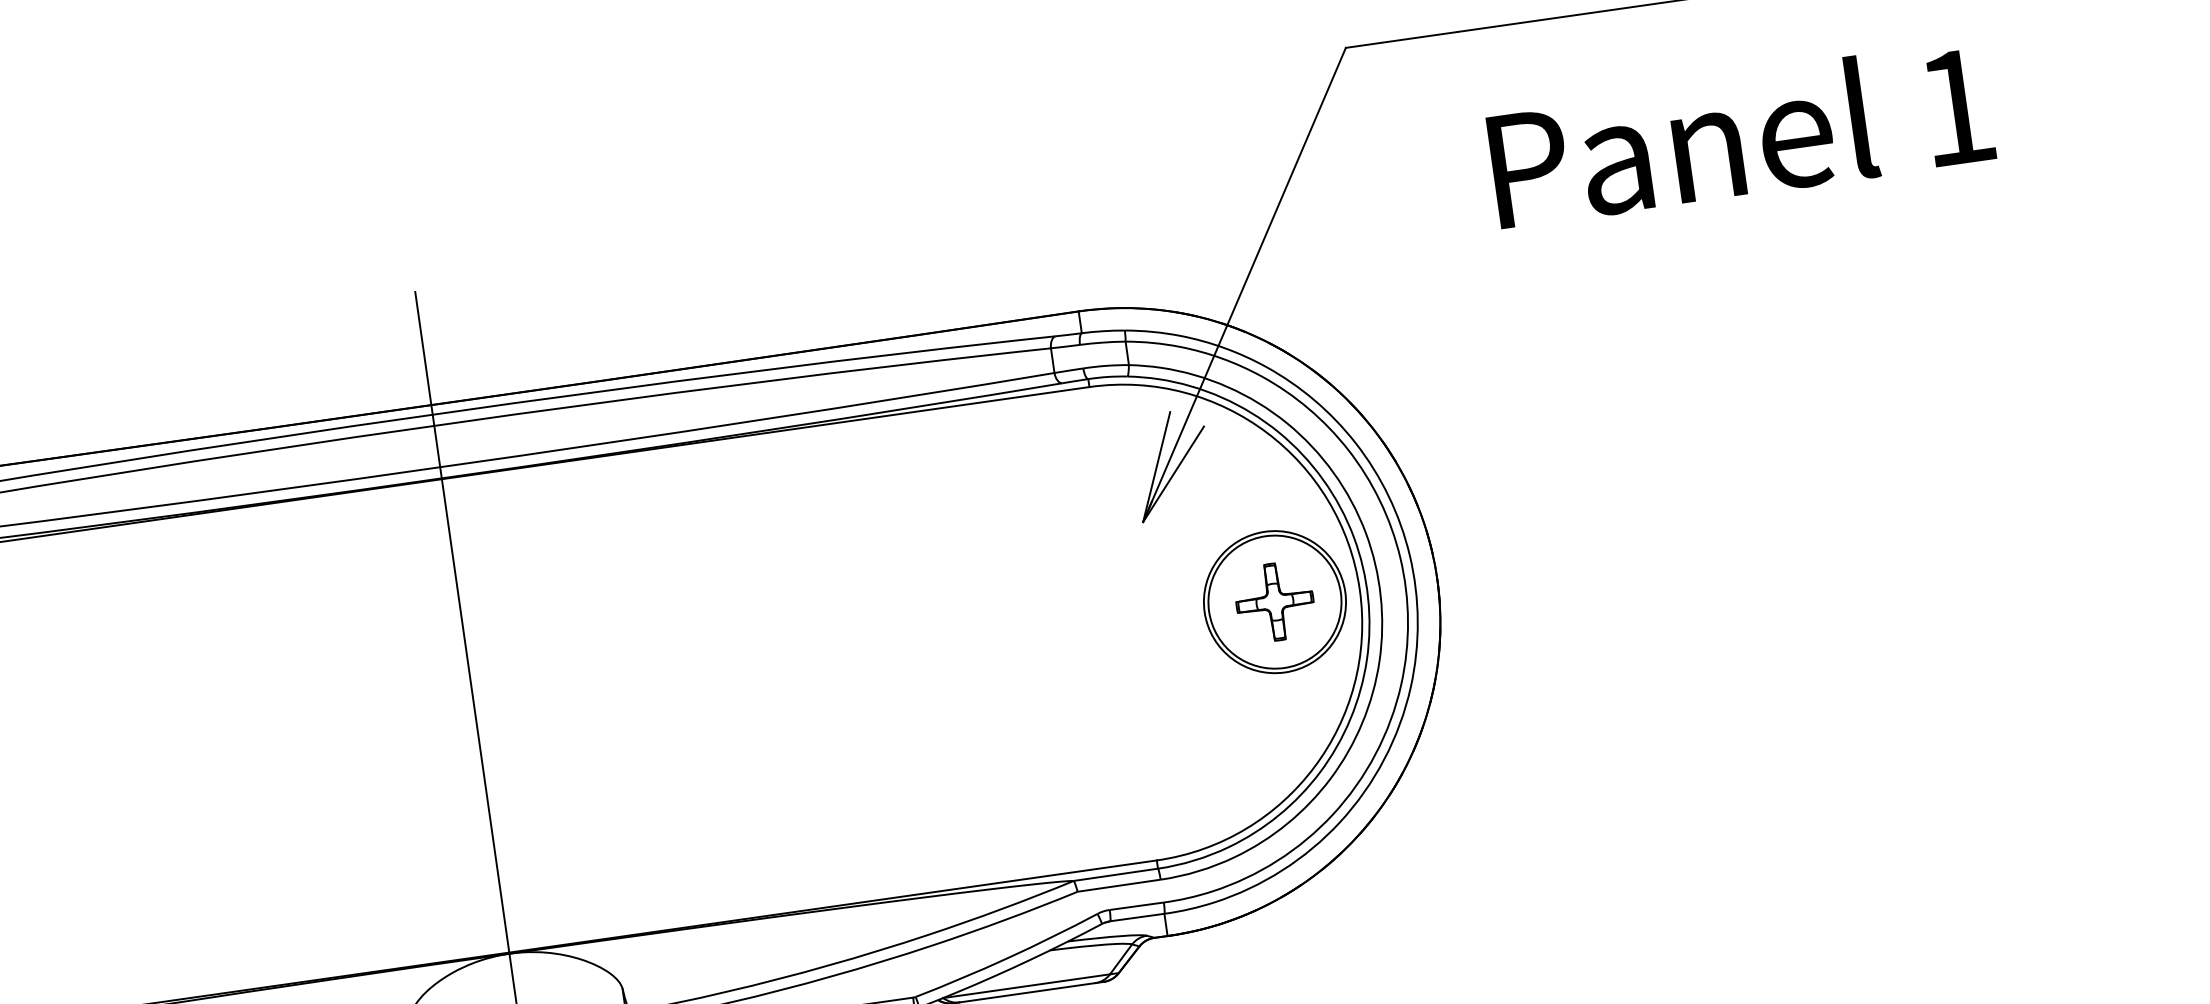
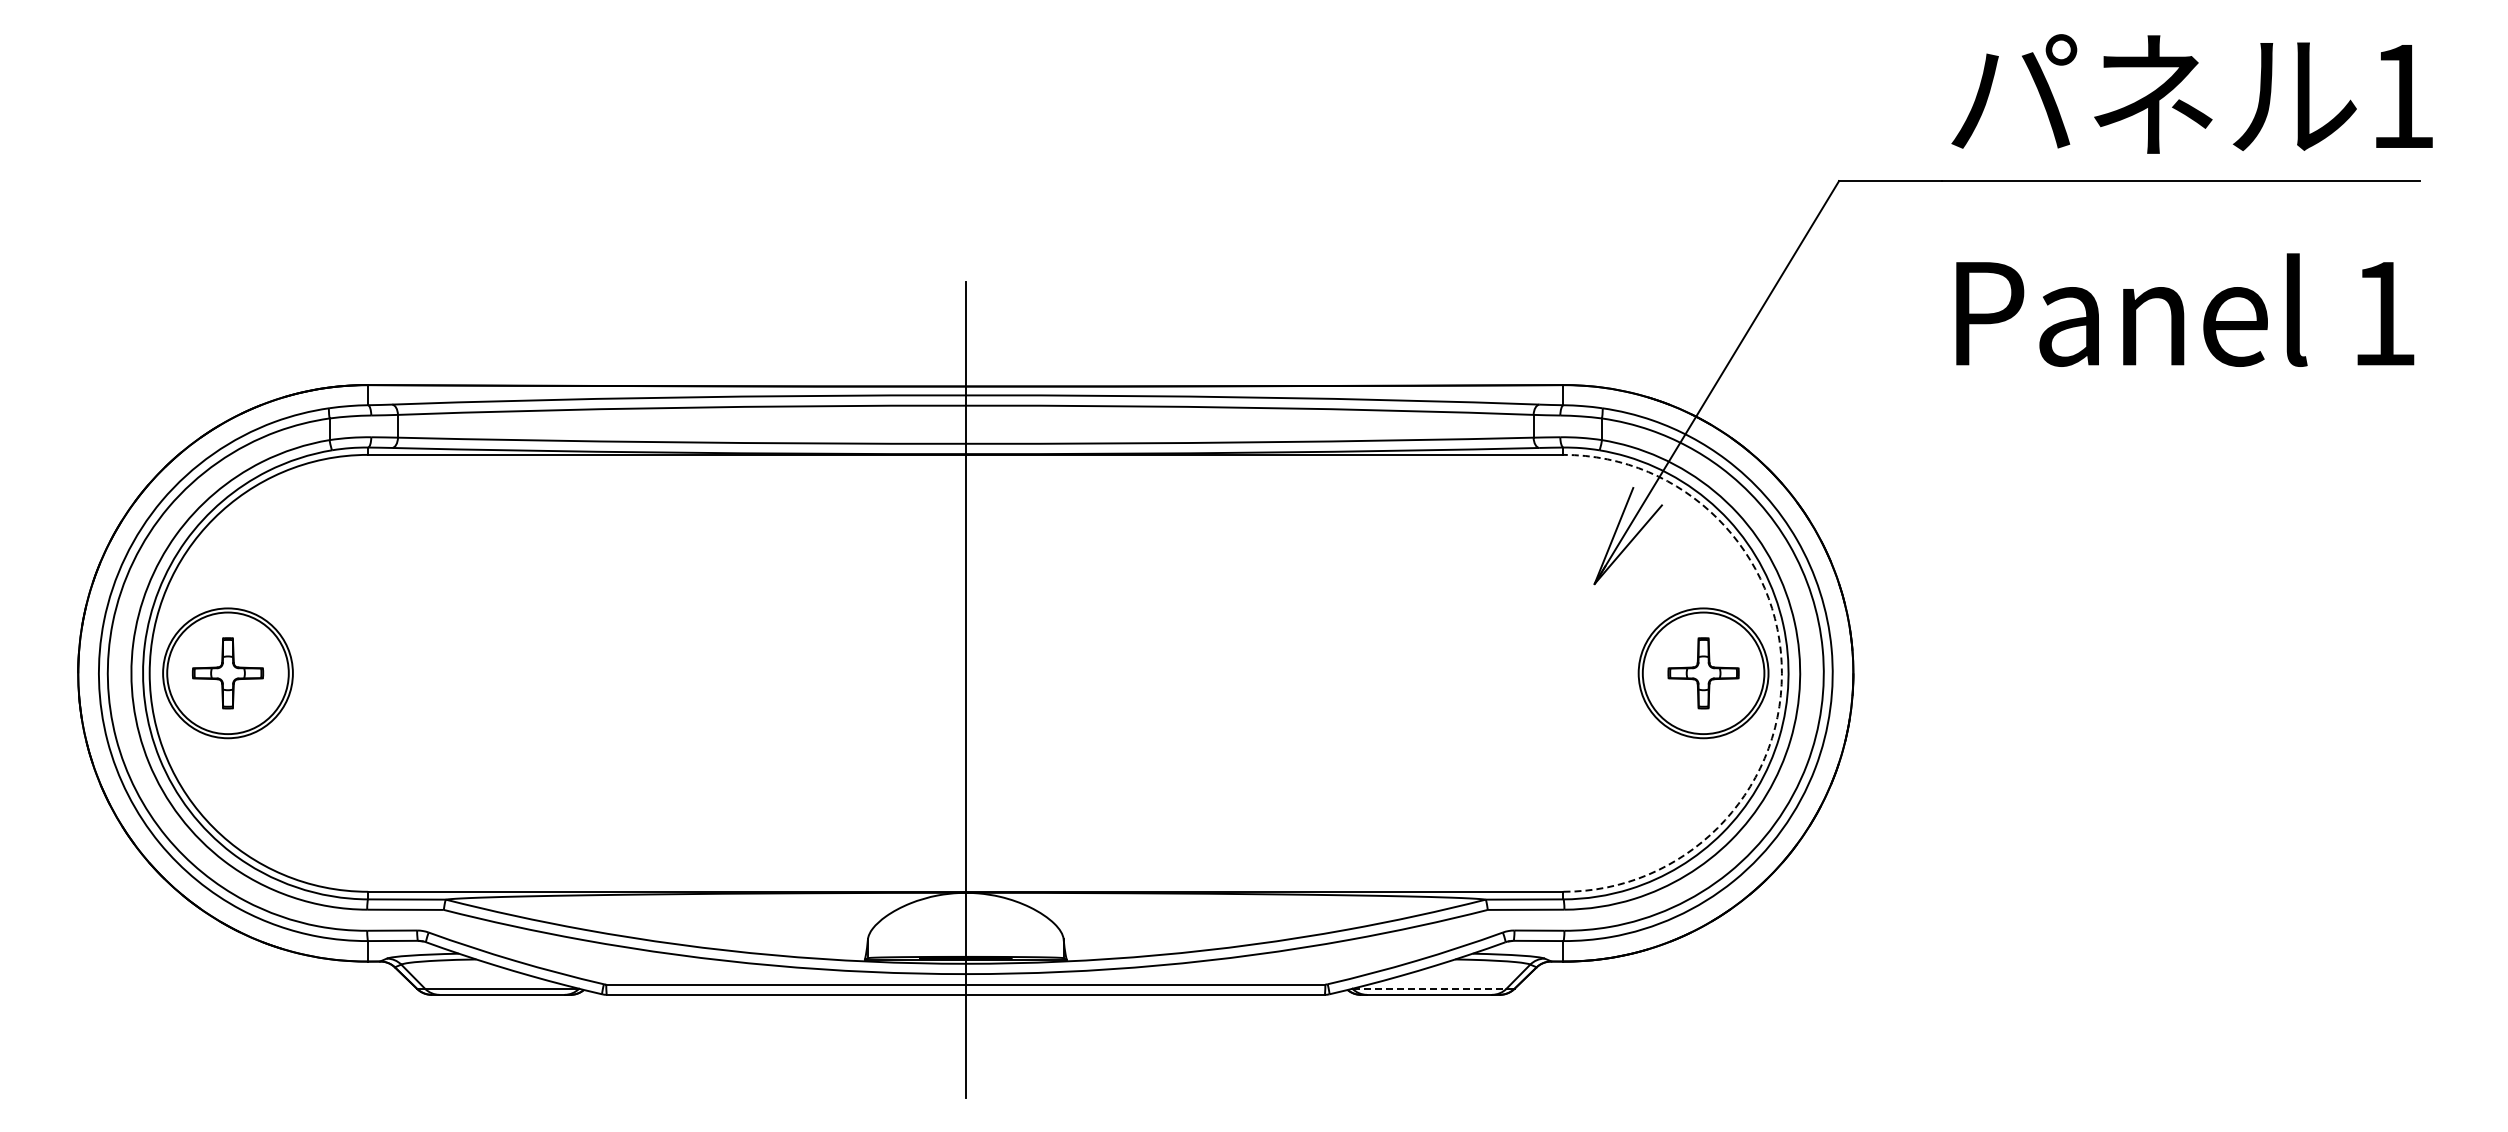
arc: (1359, 590) -> (1781, 673), solid -> dashed
line: (1026, 985) -> (1429, 988), solid -> dashed

